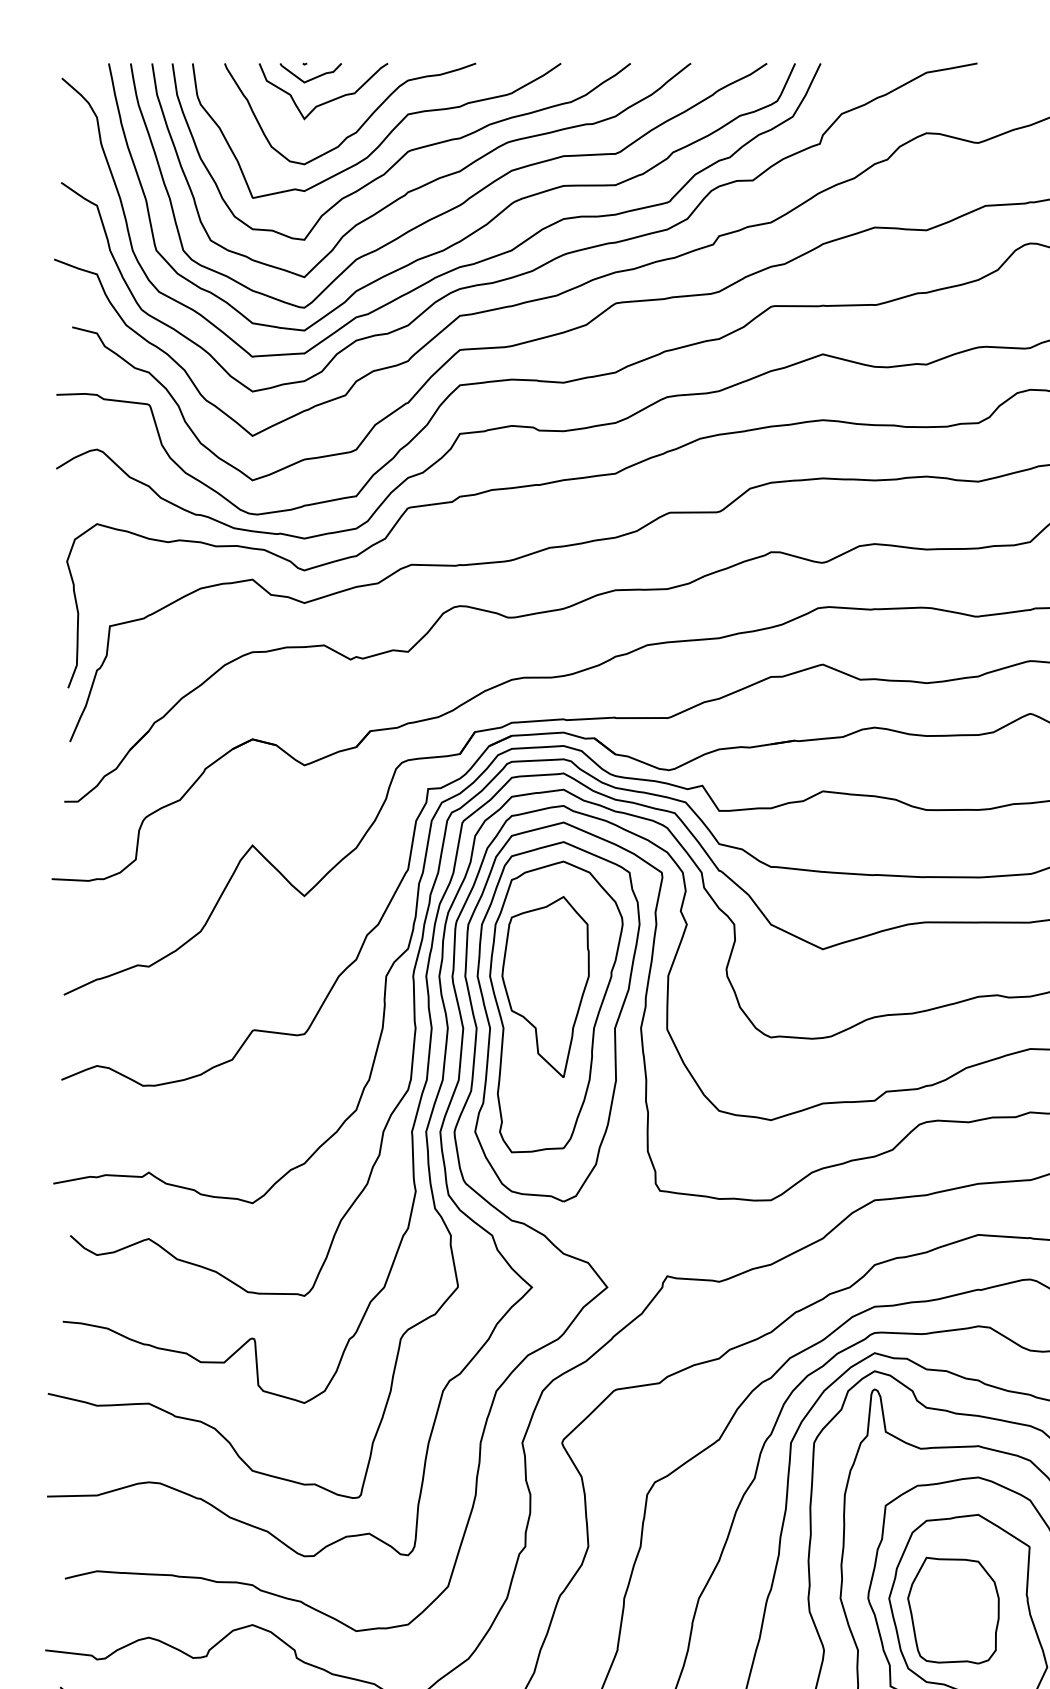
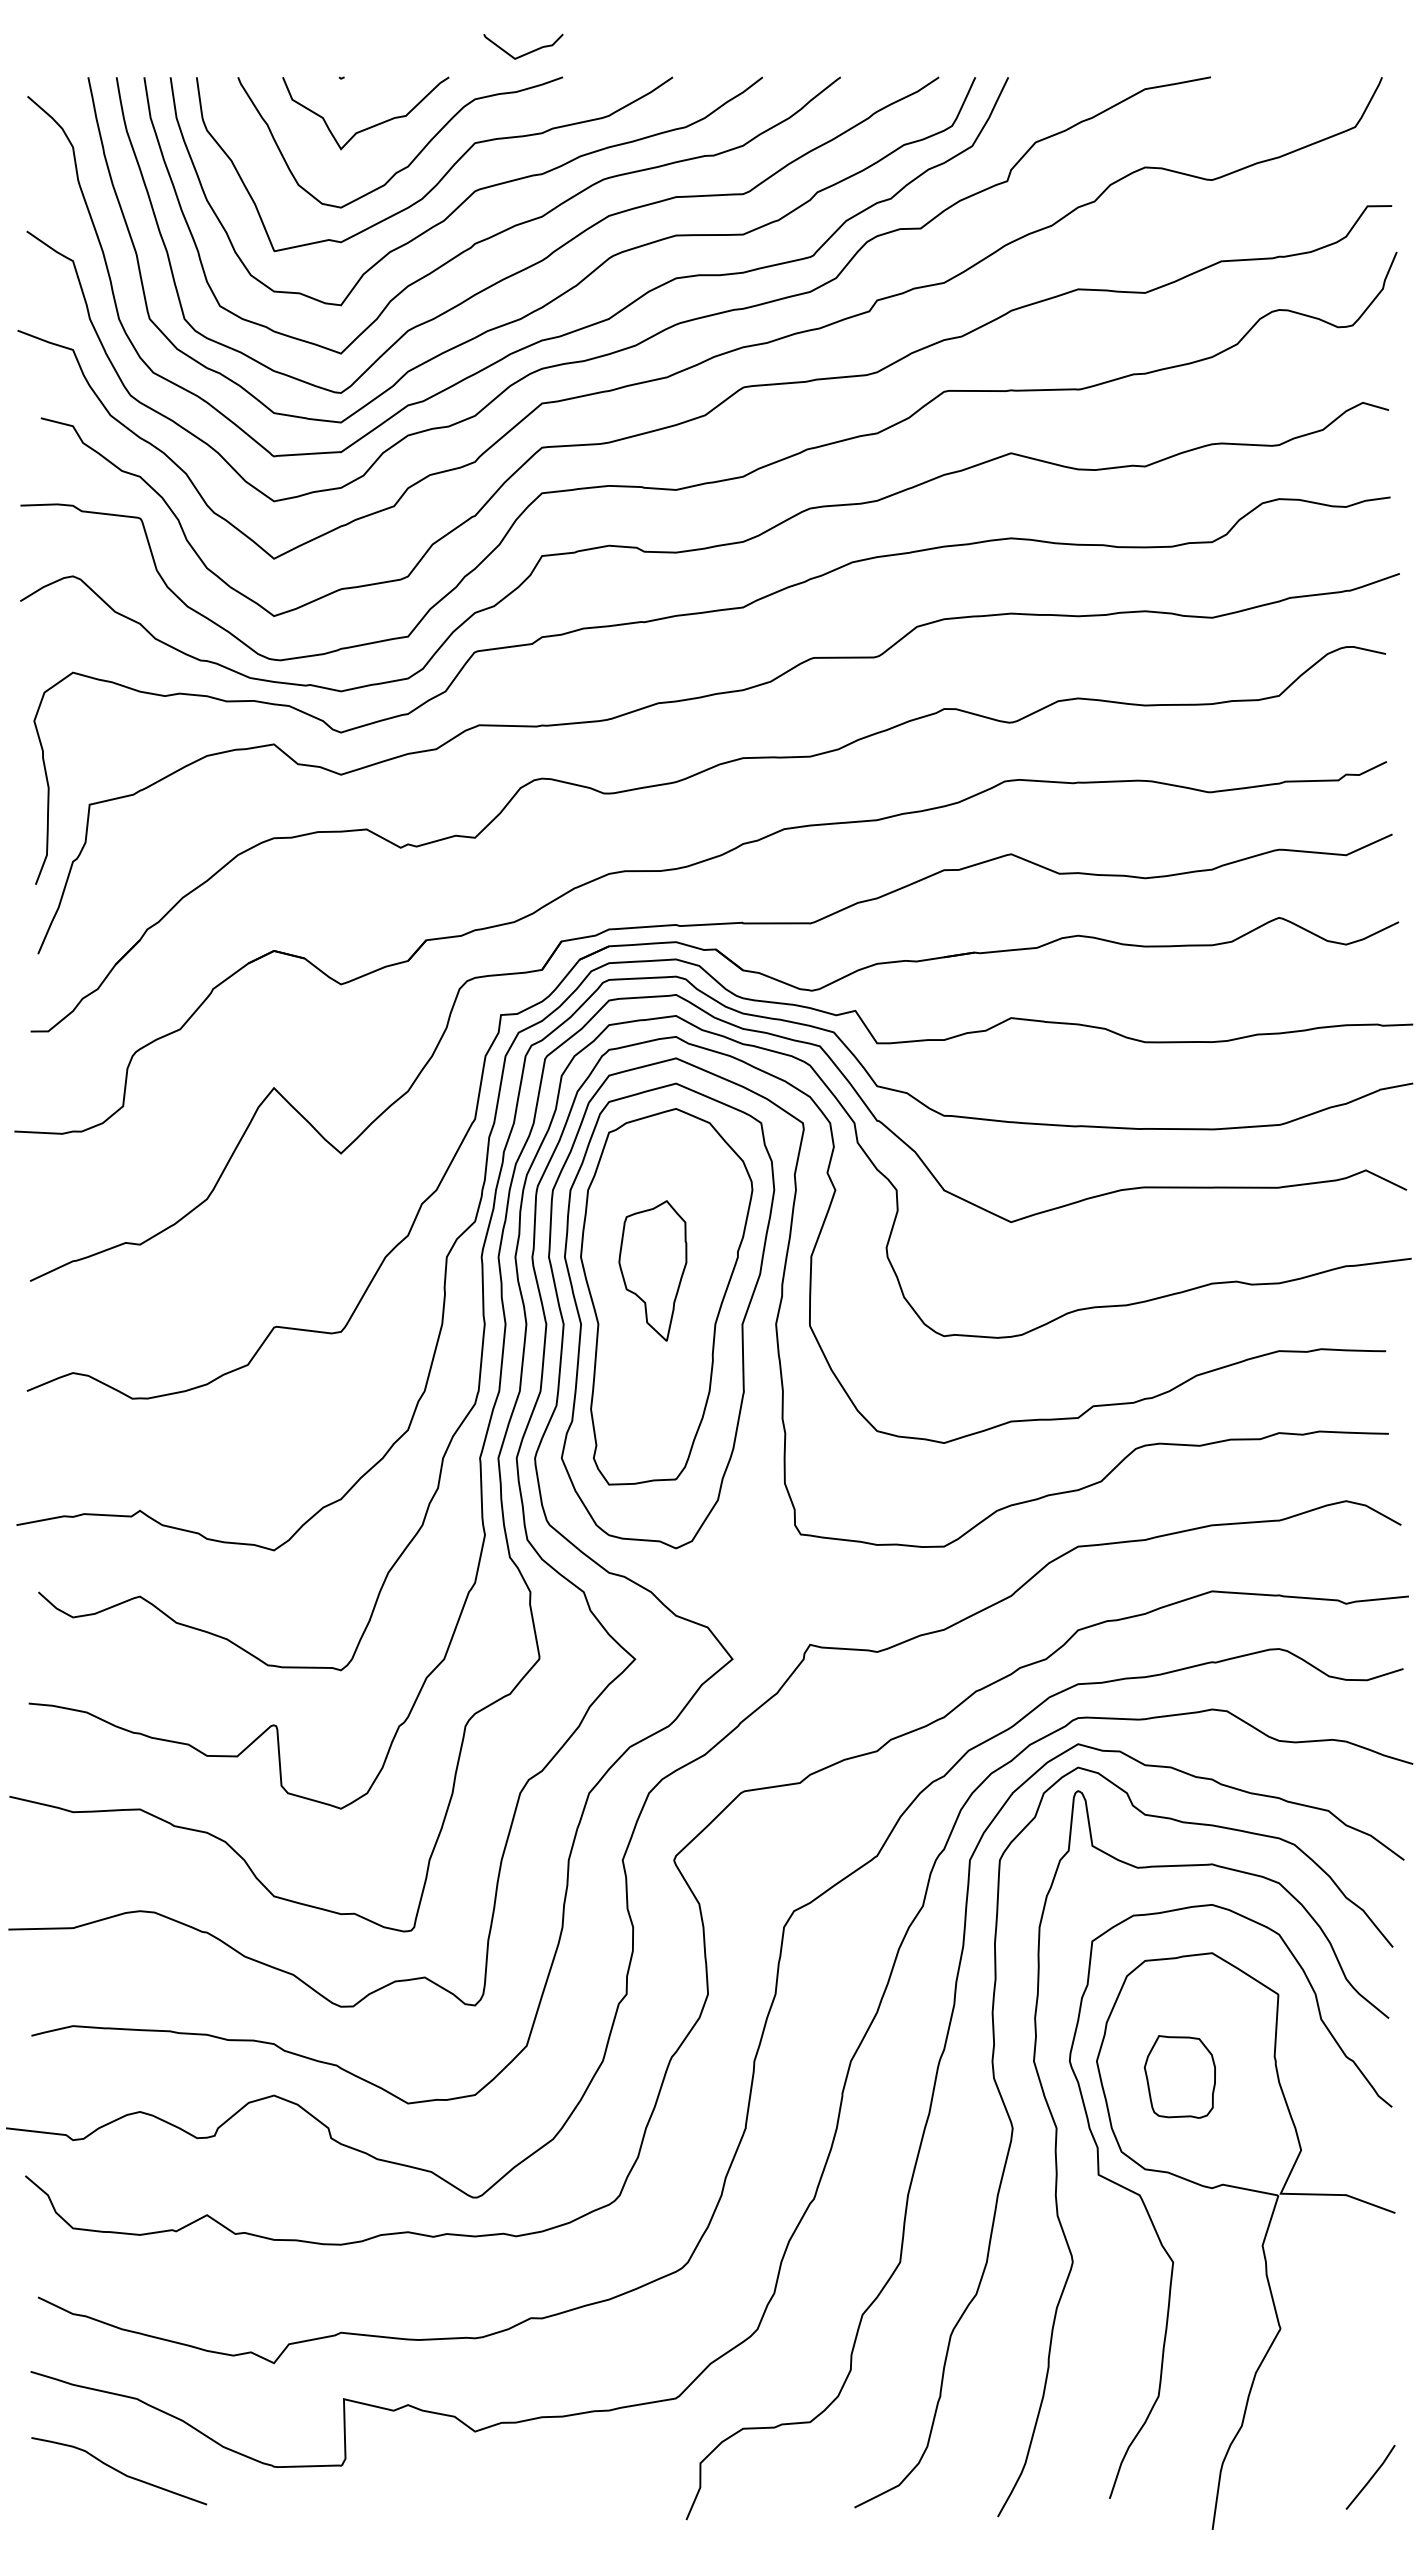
curve: (311, 78) -> (524, 53), moved
part: (545, 986) -> (652, 1270), size x0.6
part: (953, 1610) -> (1179, 2076), size x0.6

